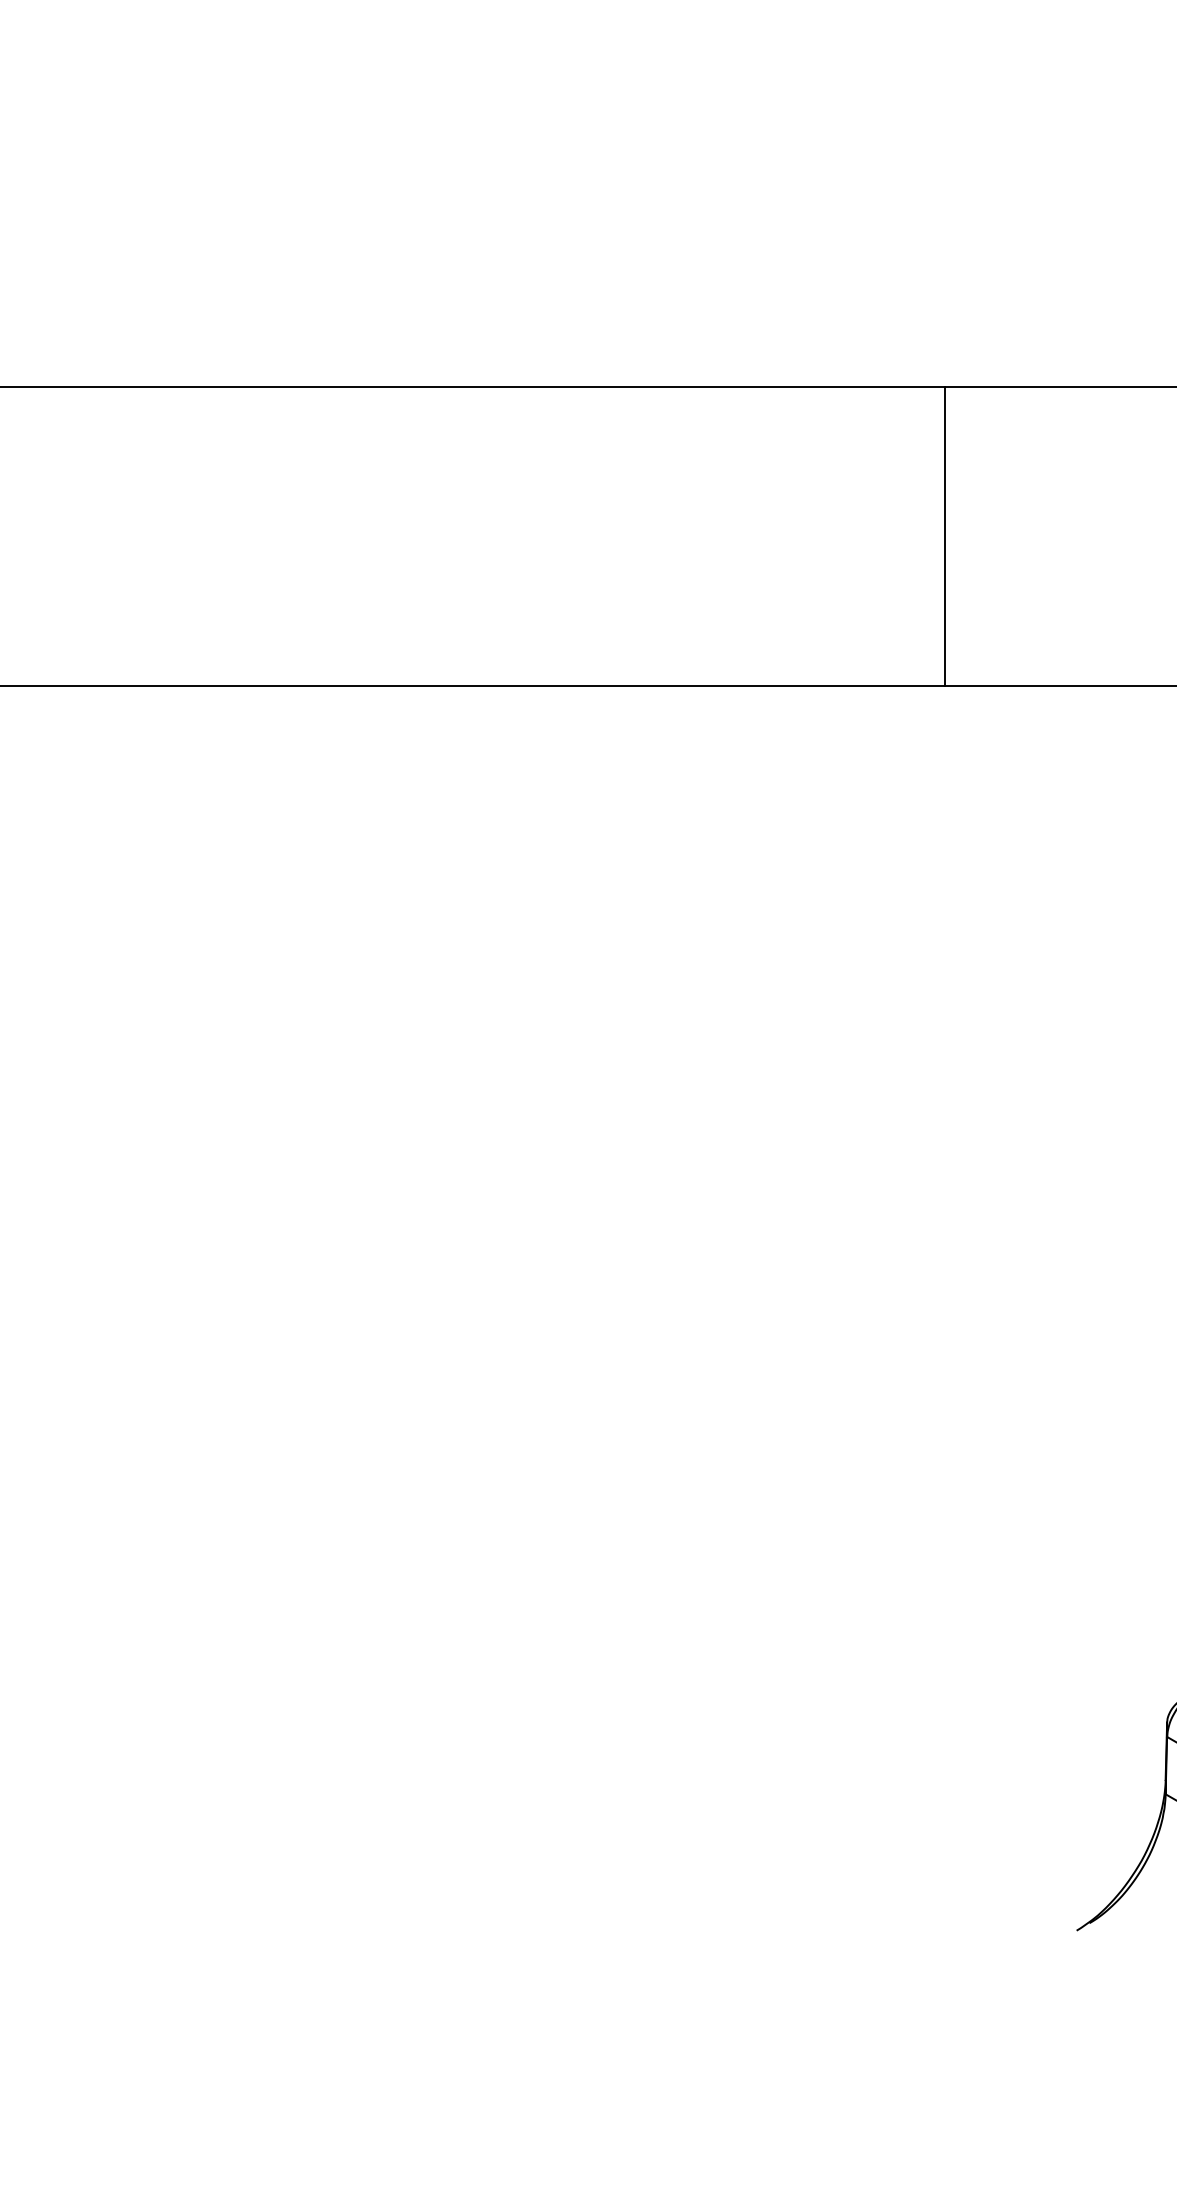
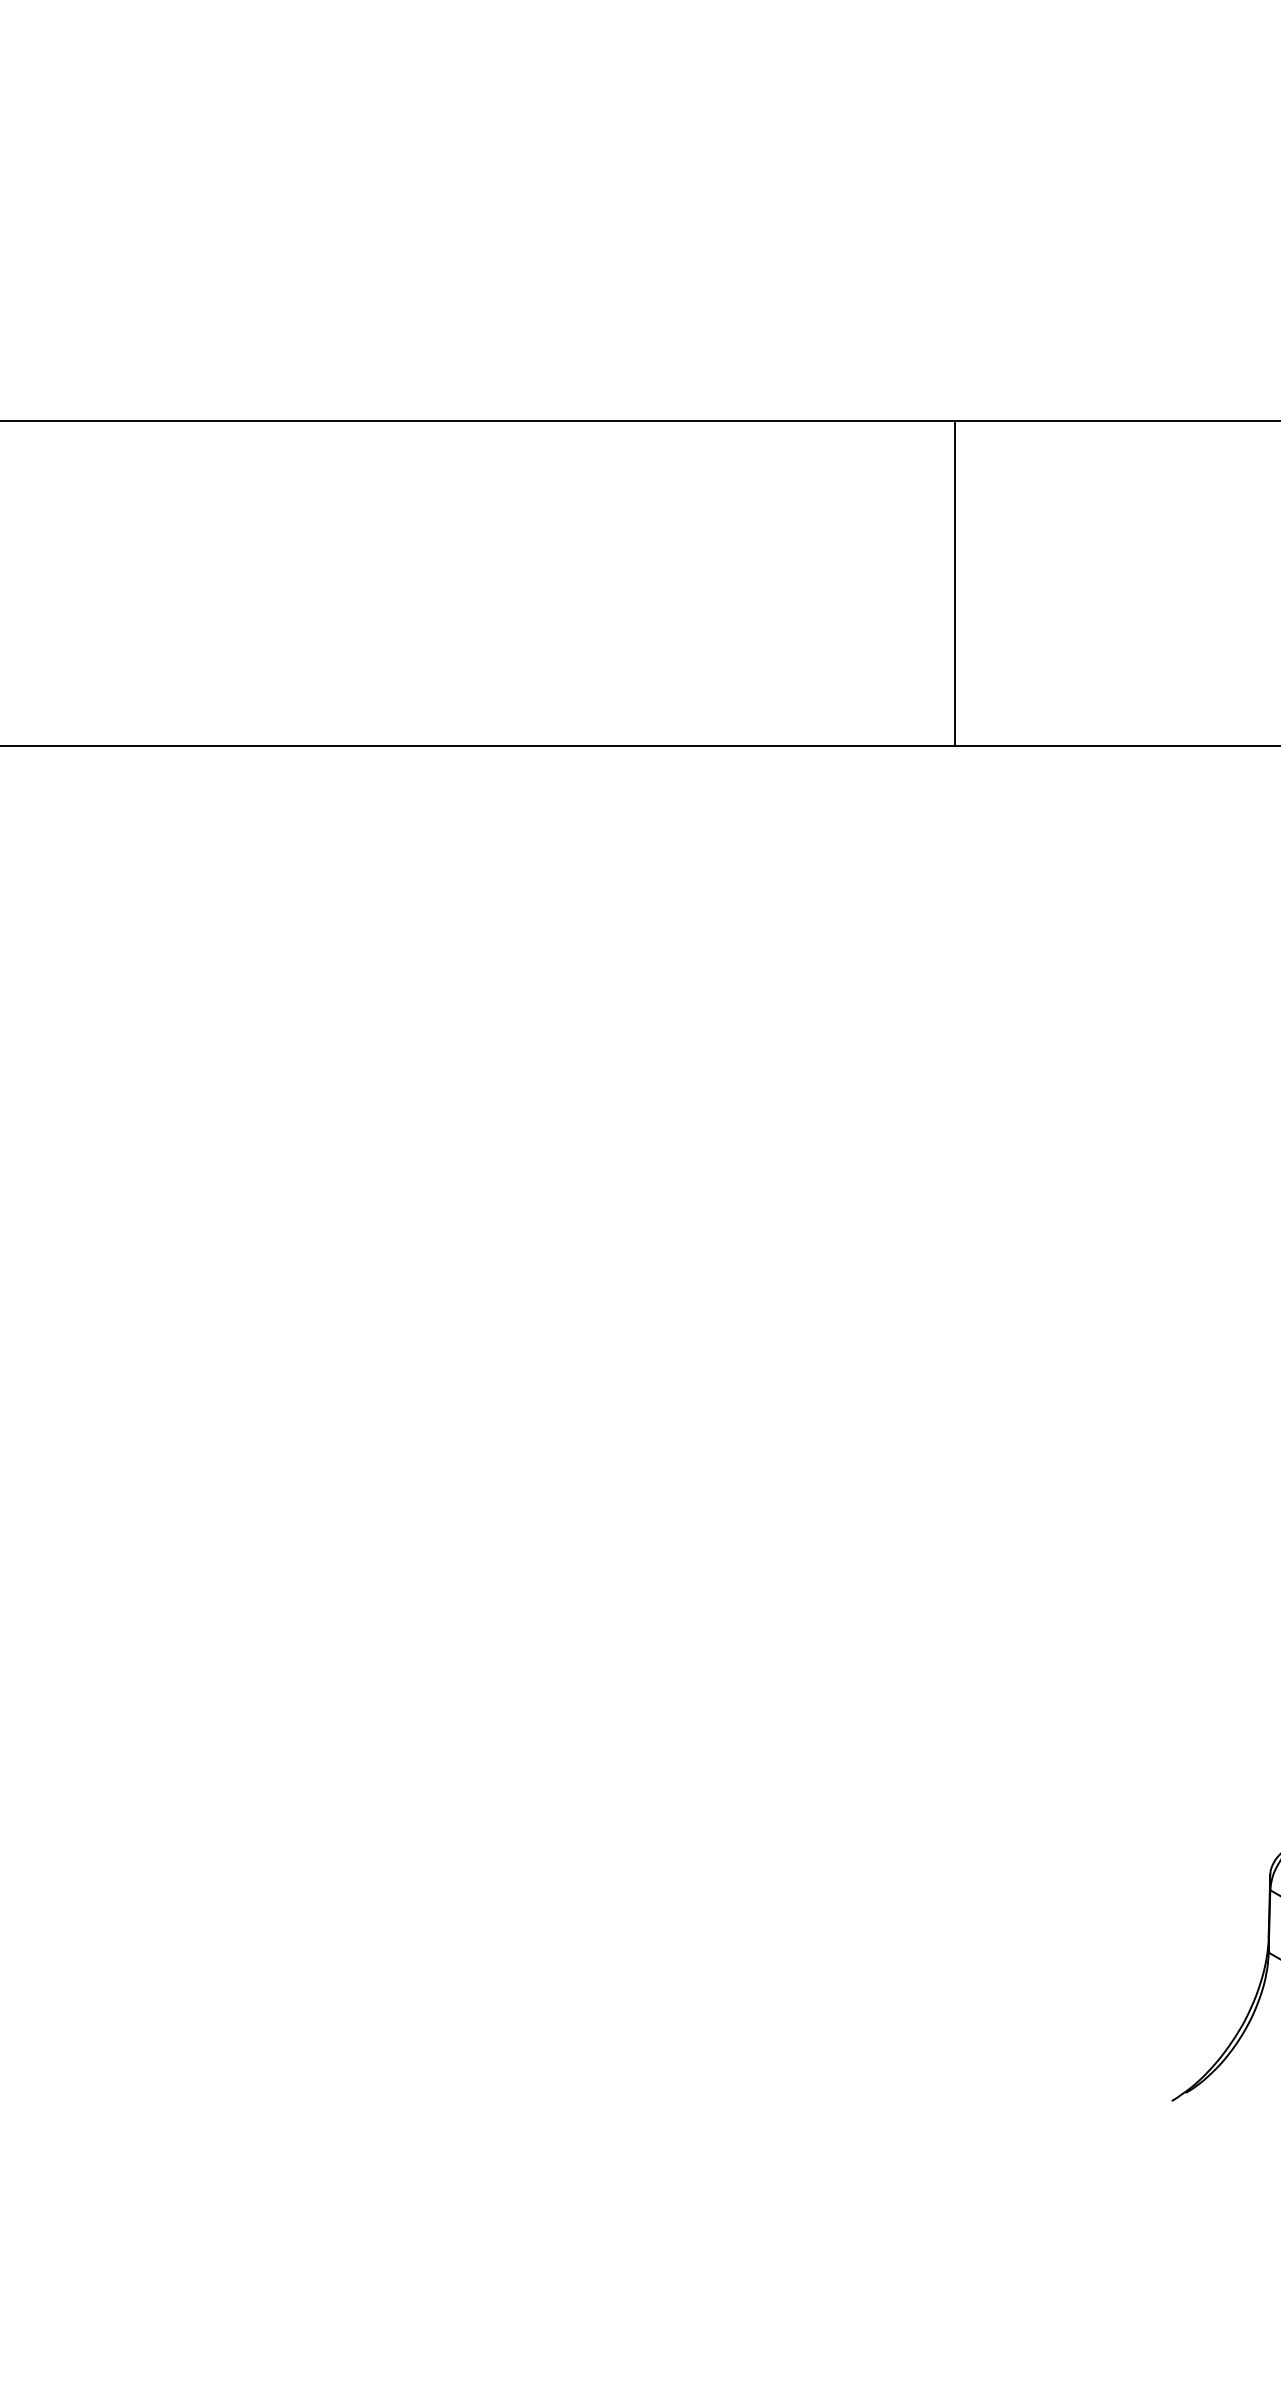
line: (945, 535) -> (955, 582), moved

